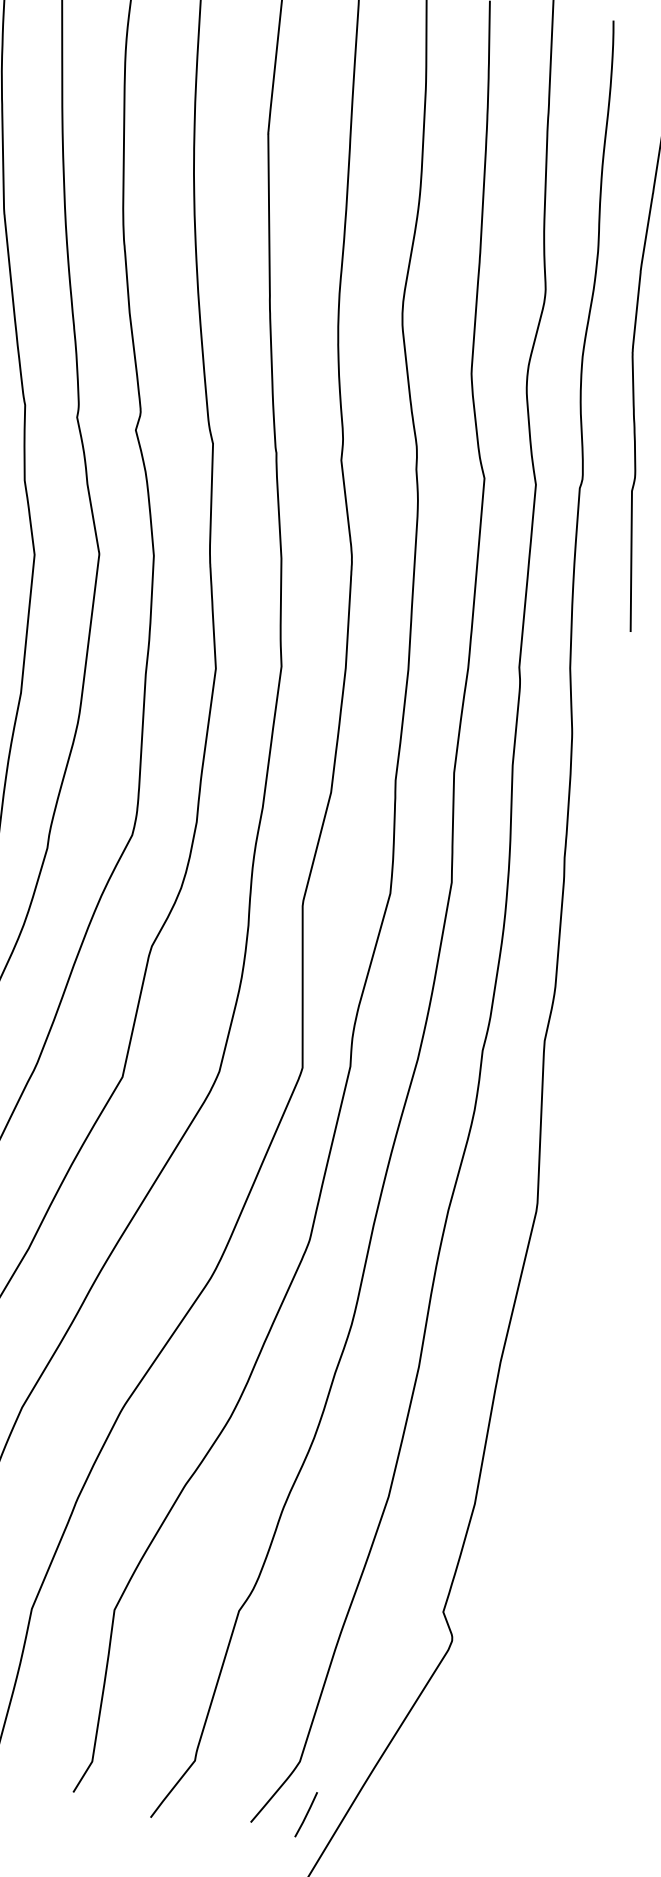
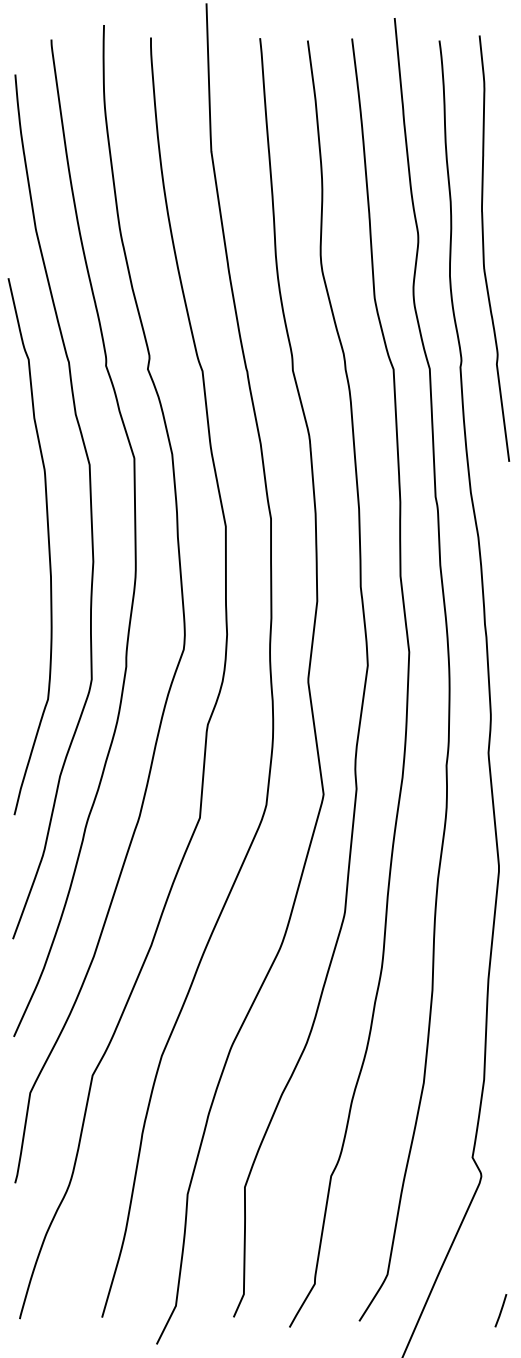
line: (305, 1814) -> (500, 1310), moved

